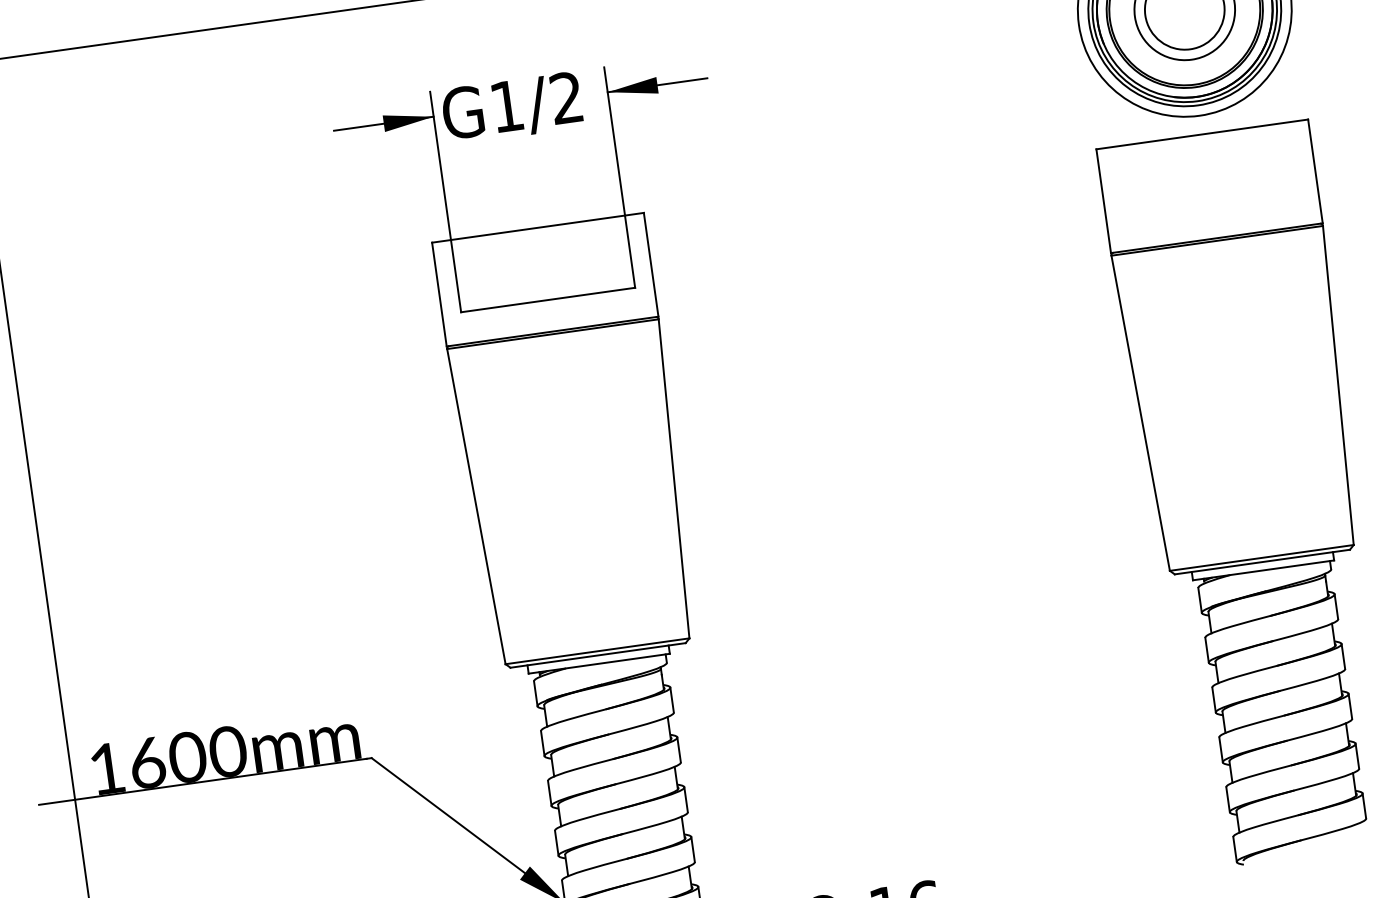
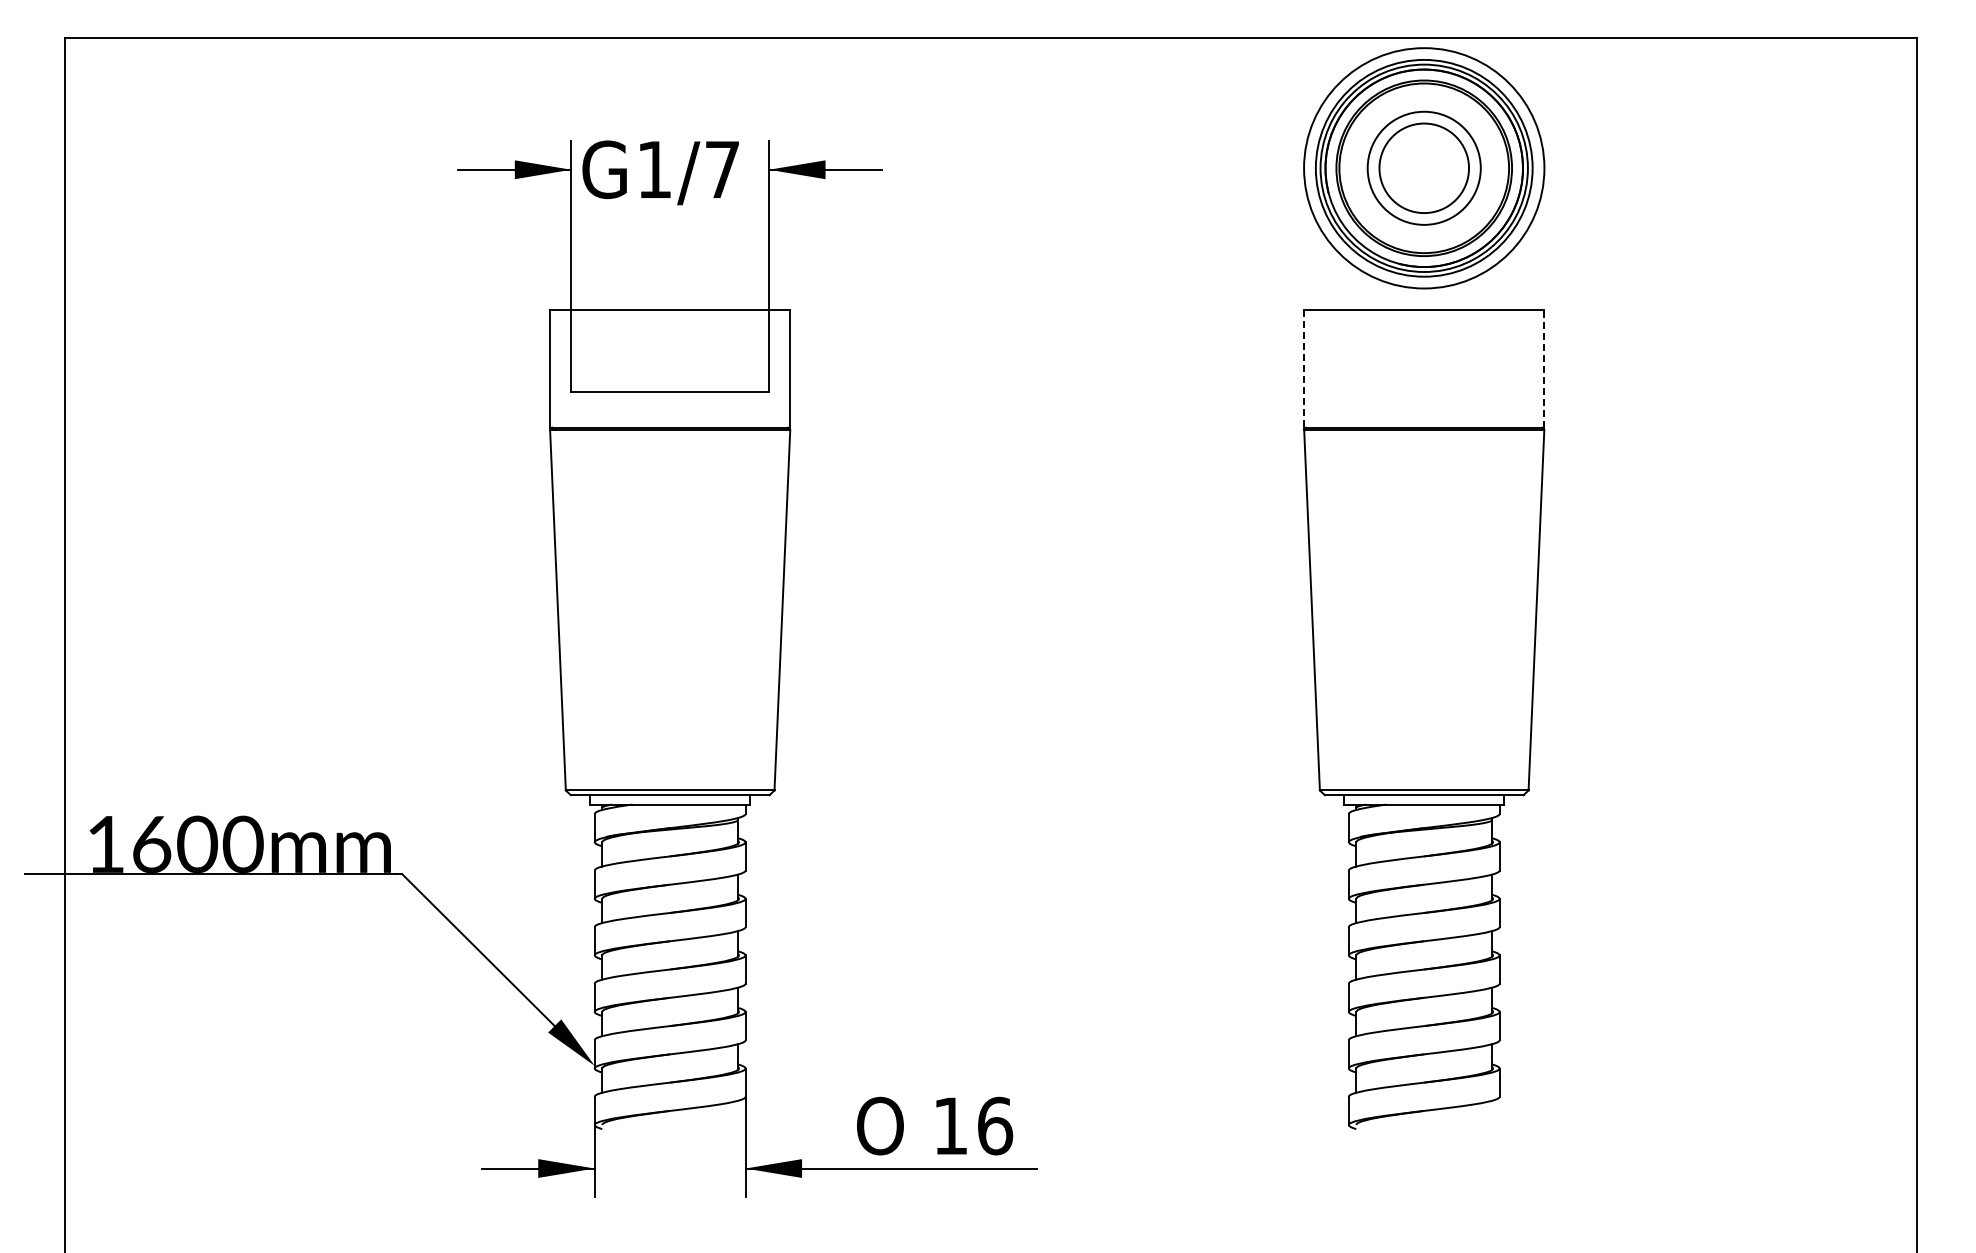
text: (565, 97) -> (721, 168), G1/2 -> G1/7
line: (1315, 171) -> (1544, 368), solid -> dashed
line: (1104, 201) -> (1304, 368), solid -> dashed

